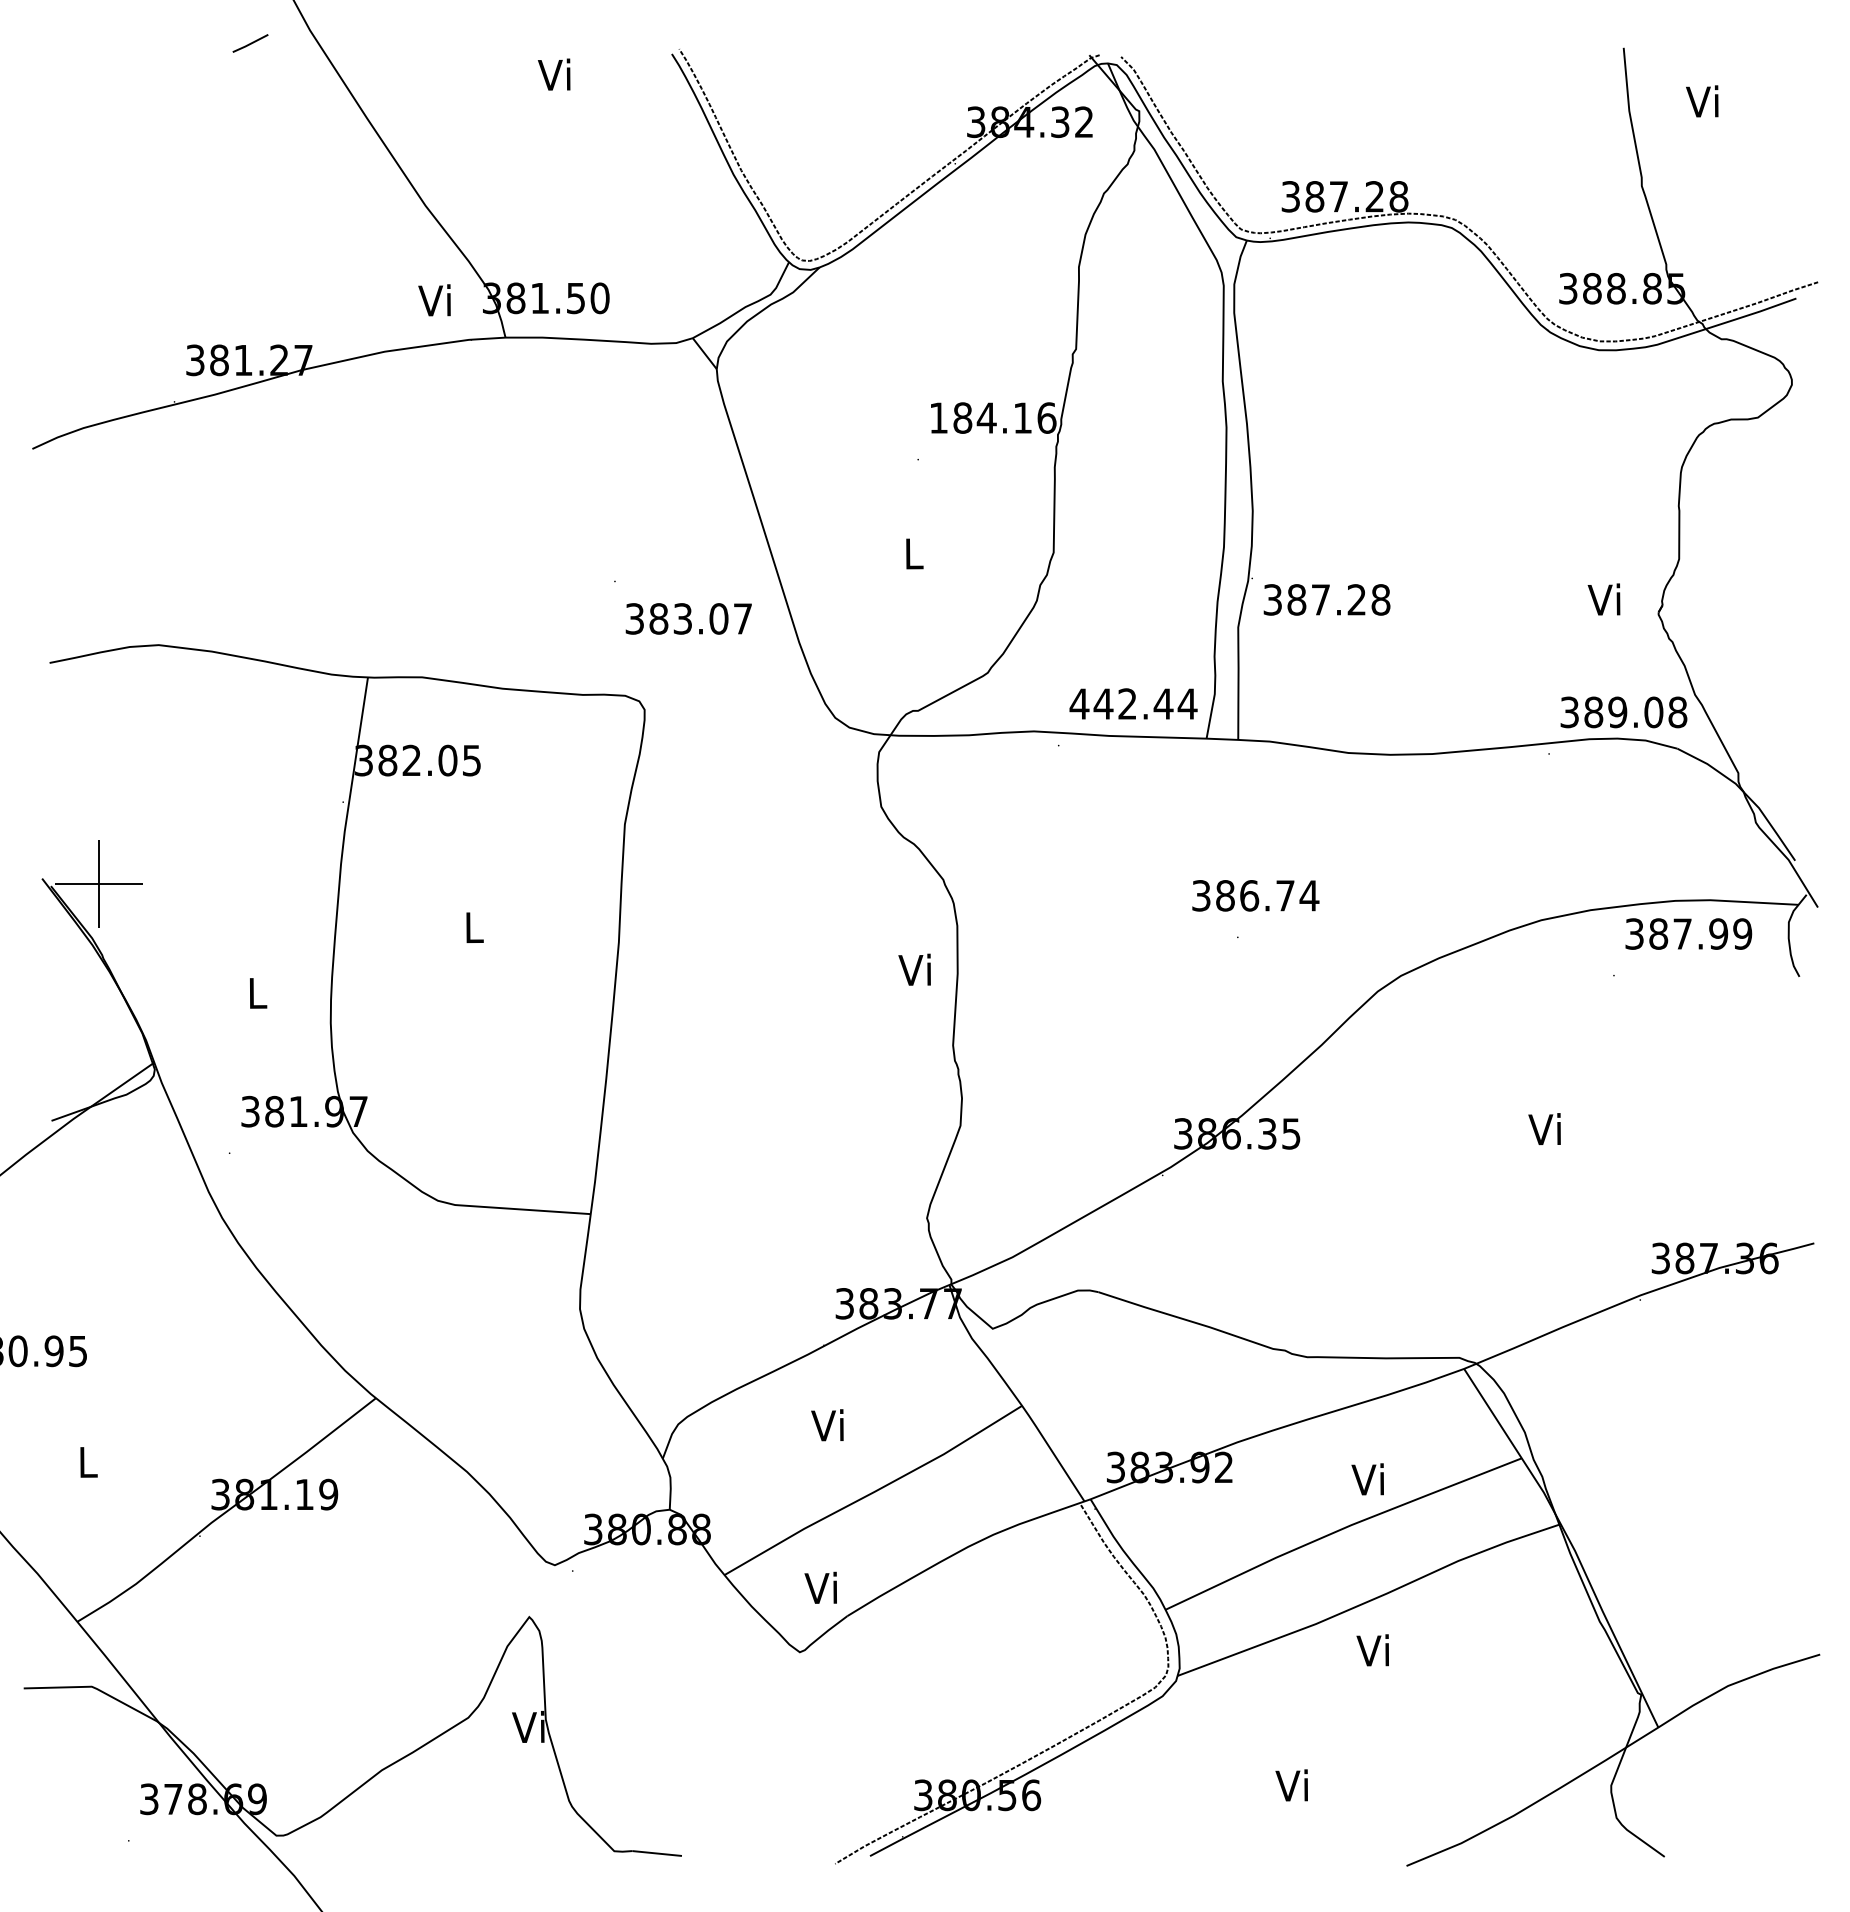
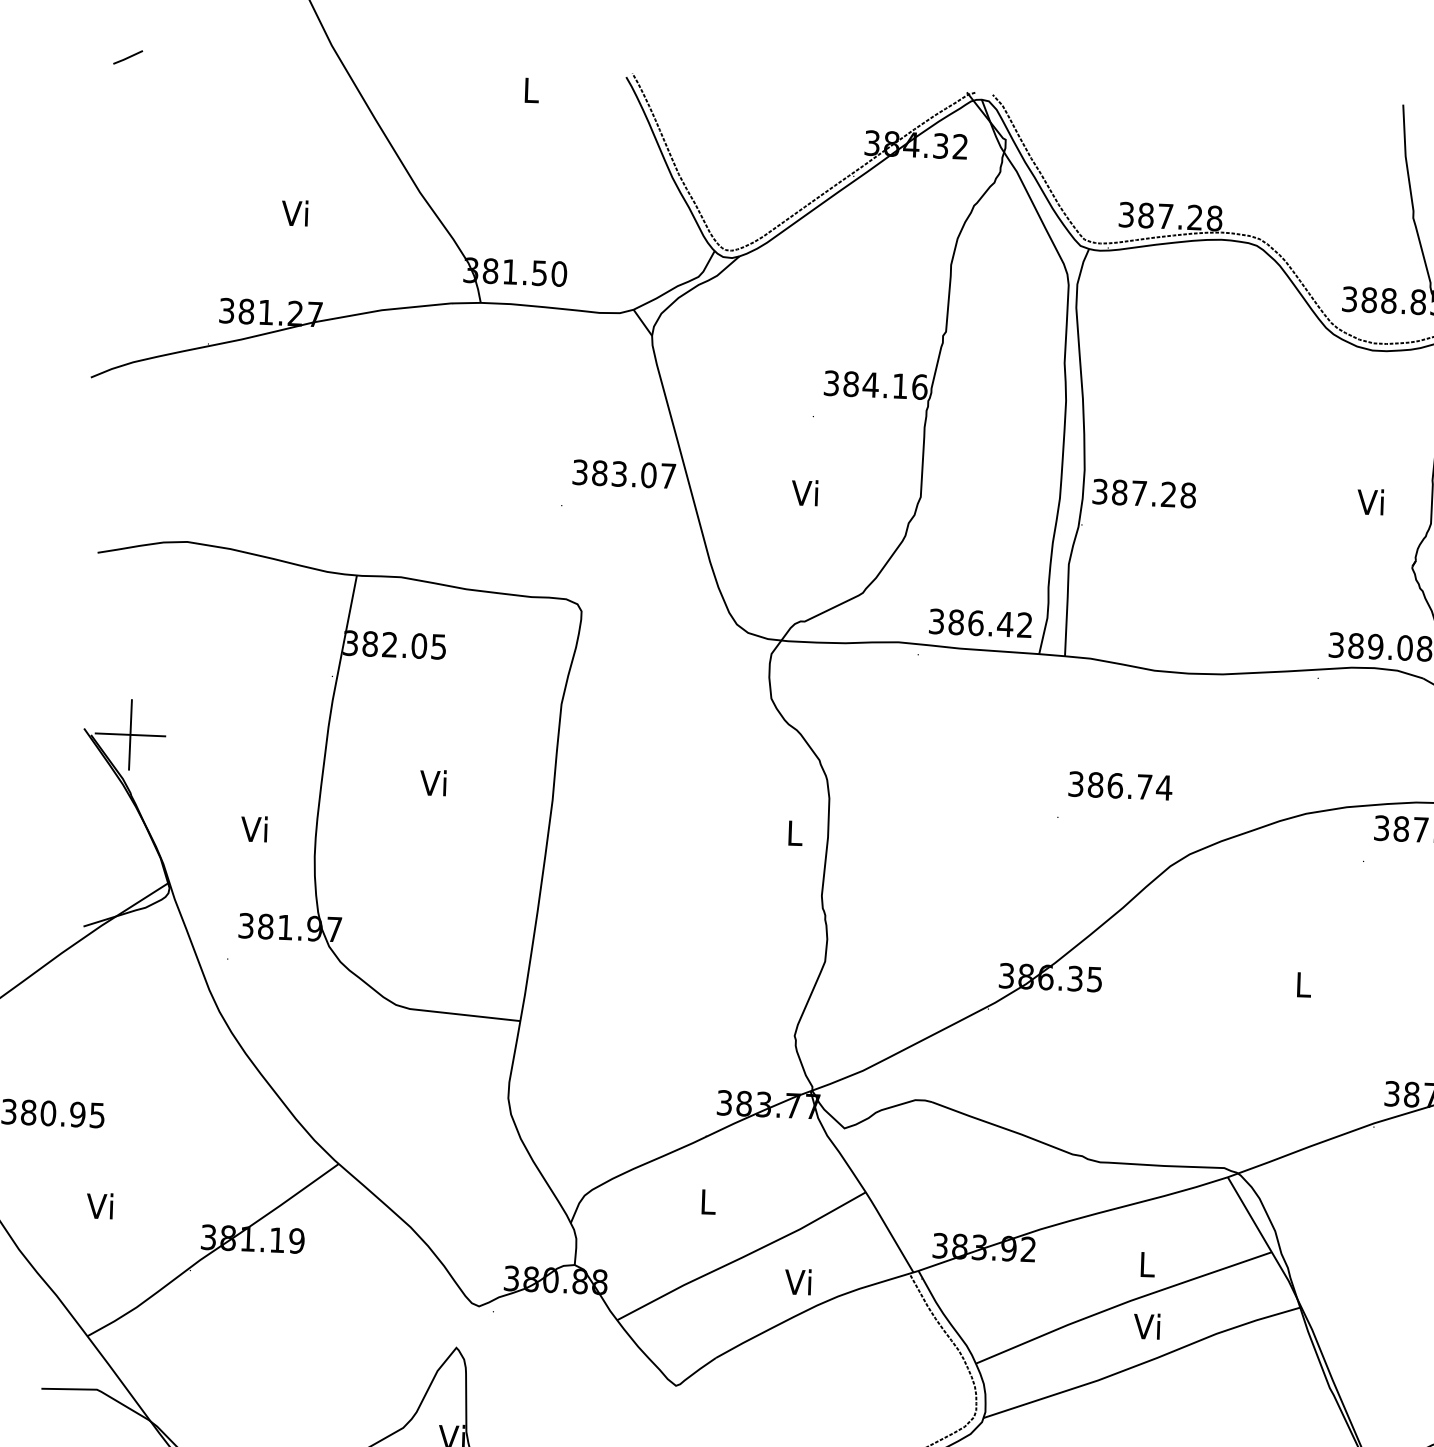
line: (250, 43) -> (128, 57), moved
text: (553, 74) -> (528, 89), Vi -> L
text: (434, 300) -> (294, 213), moved
text: (938, 417) -> (831, 382), 184.16 -> 384.16
text: (911, 553) -> (804, 492), L -> Vi
text: (1326, 599) -> (1143, 493), moved
text: (1603, 599) -> (1370, 501), moved
text: (688, 618) -> (624, 473), moved
text: (1133, 703) -> (980, 622), 442.44 -> 386.42
text: (1255, 895) -> (1120, 785), moved
text: (471, 926) -> (432, 782), L -> Vi
text: (914, 969) -> (792, 832), Vi -> L
text: (255, 992) -> (254, 828), L -> Vi
text: (1544, 1128) -> (1301, 983), Vi -> L
text: (827, 1425) -> (706, 1201), Vi -> L
text: (85, 1461) -> (99, 1205), L -> Vi
text: (1367, 1479) -> (1145, 1264), Vi -> L
text: (820, 1587) -> (797, 1281), moved
text: (1372, 1650) -> (1146, 1326), moved

